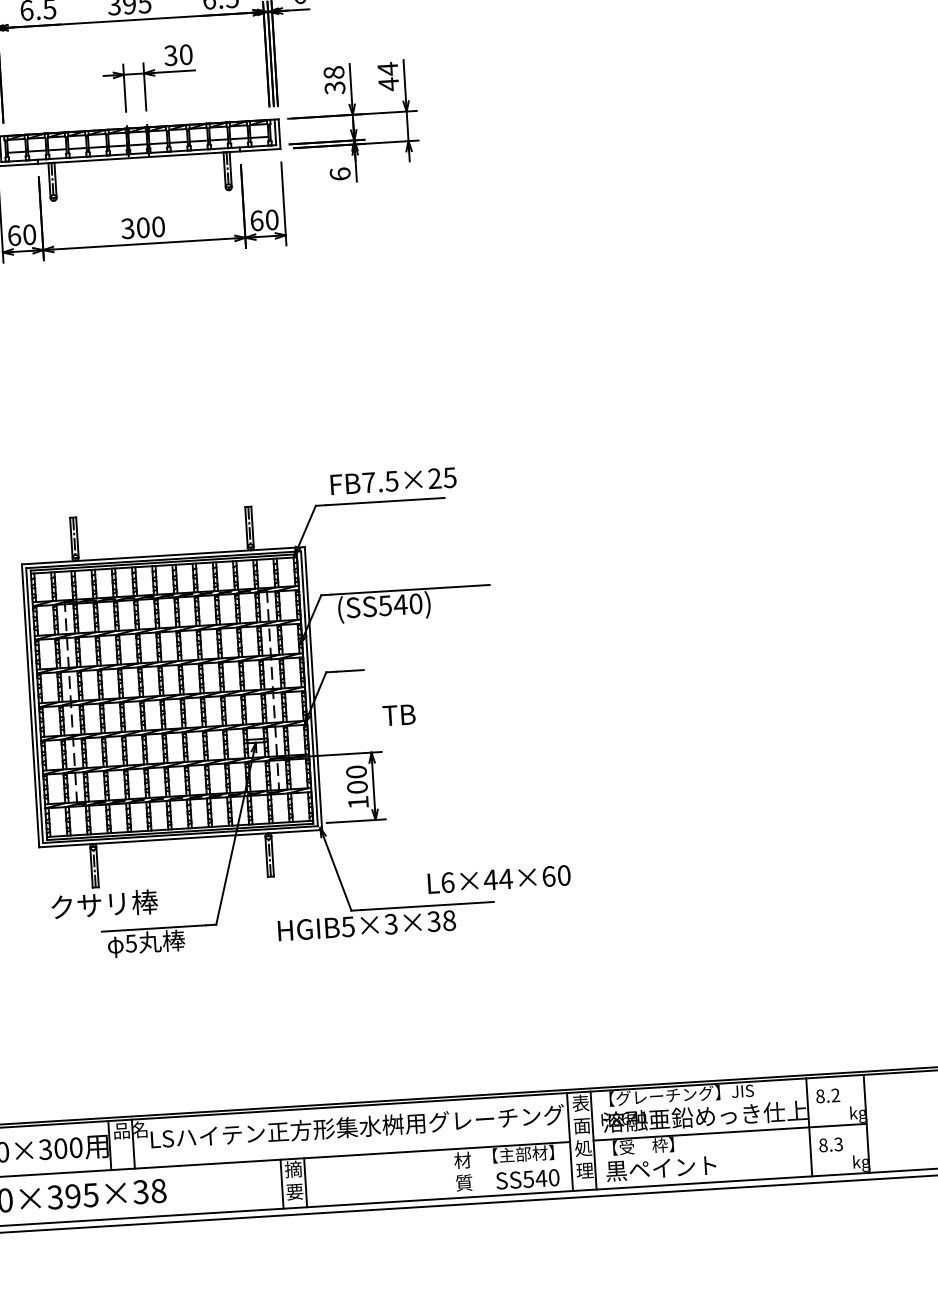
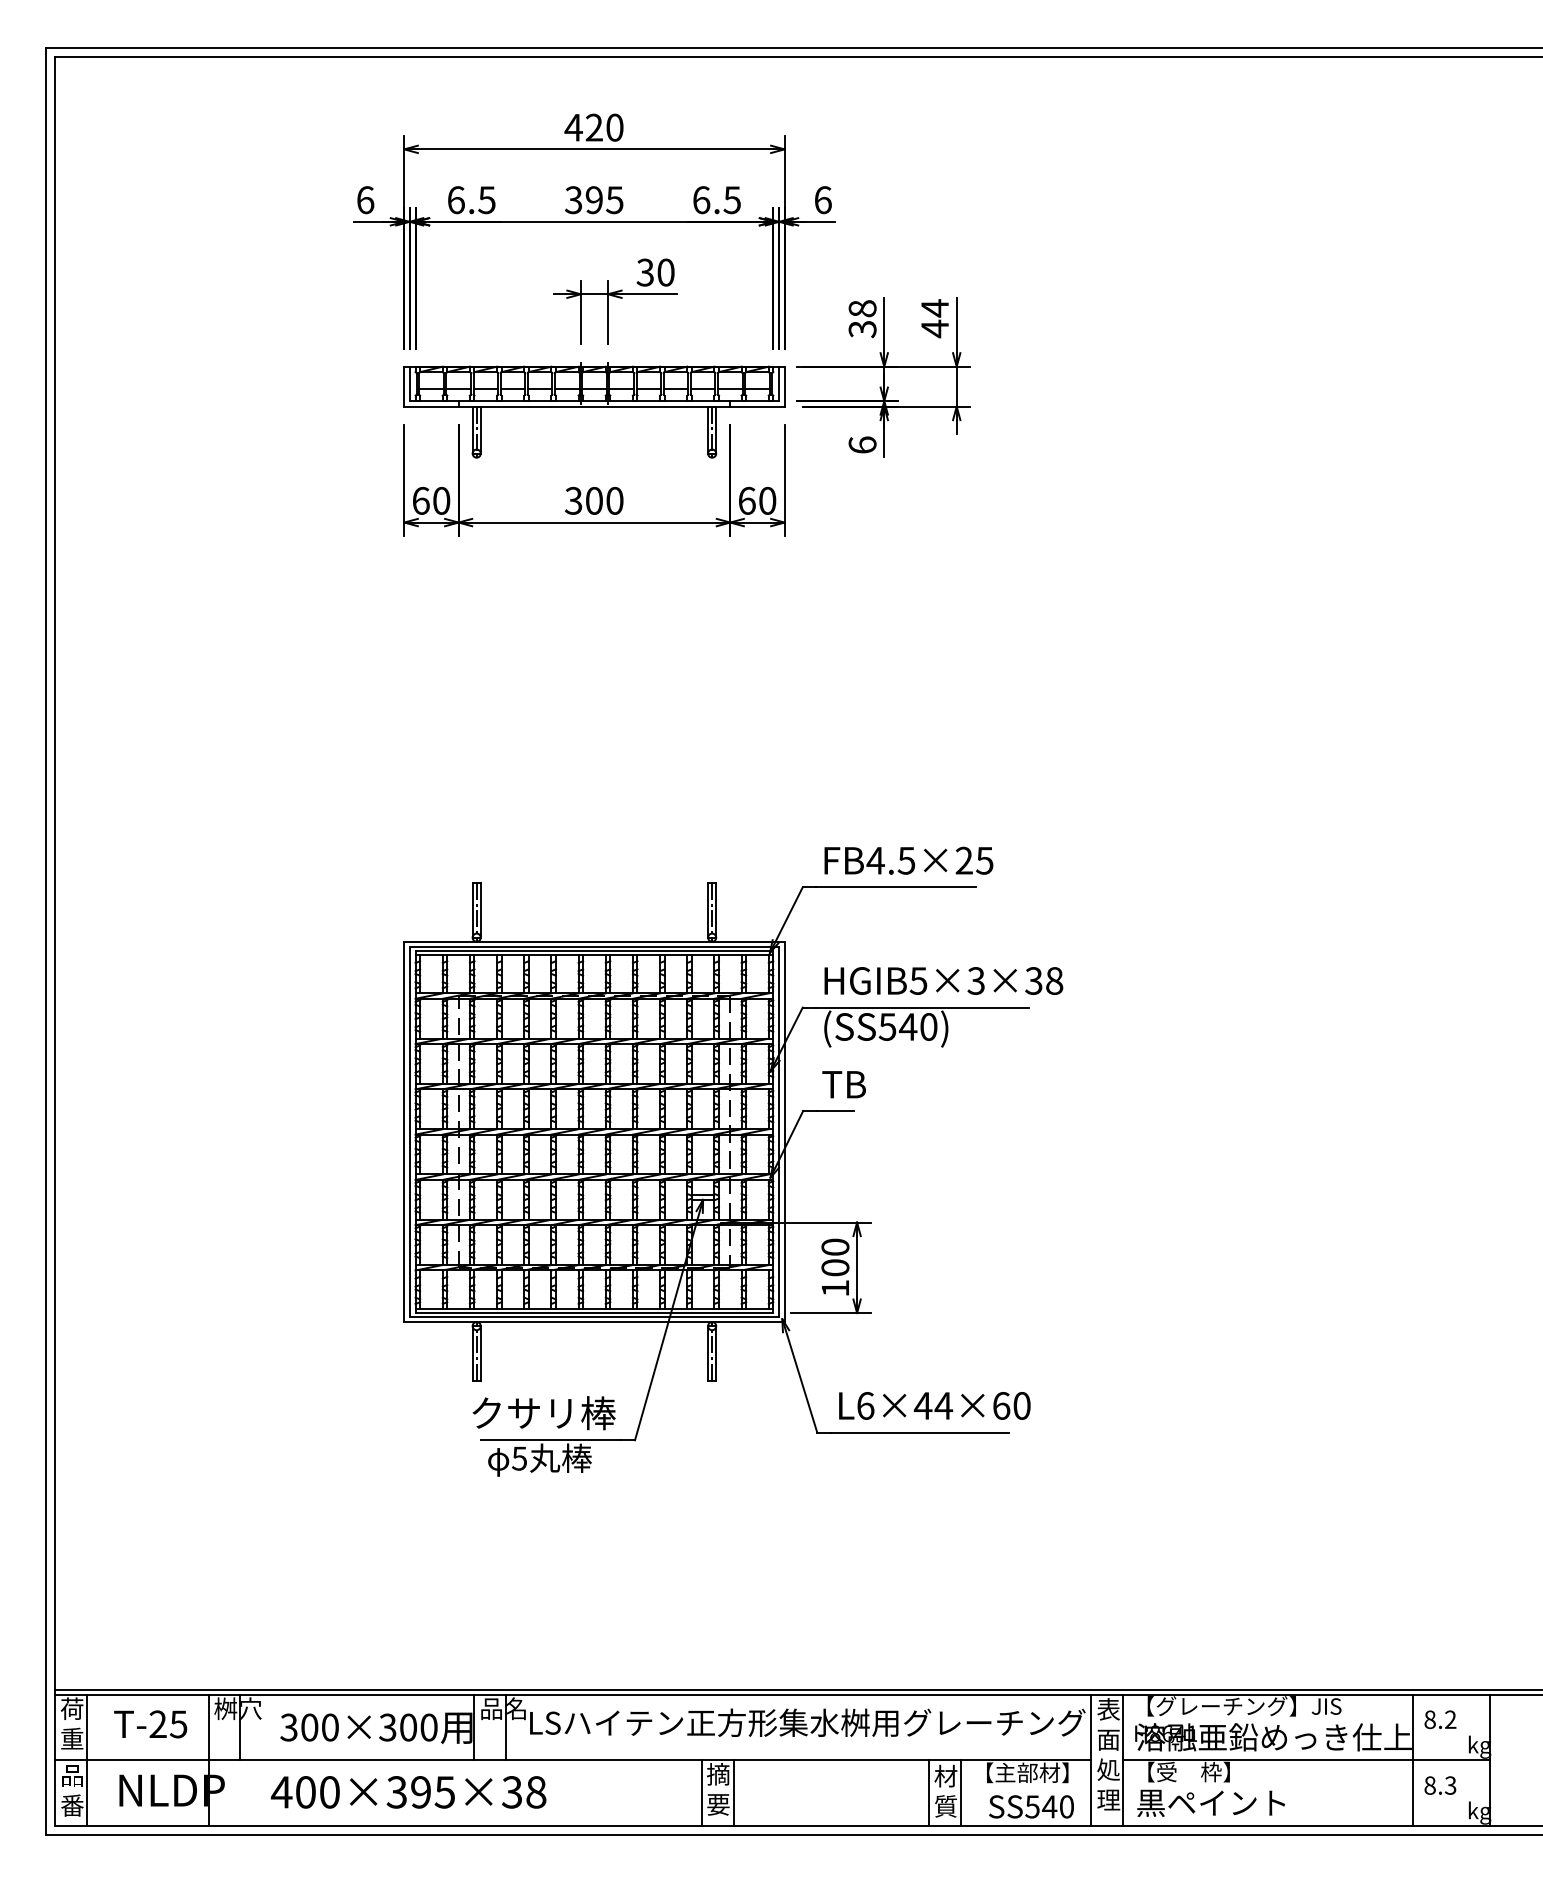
text: (368, 482) -> (875, 860), FB7.5×25 -> FB4.5×25
text: (398, 715) -> (843, 1084), moved
text: (499, 879) -> (934, 1405), moved
text: (104, 904) -> (543, 1413), moved
text: (366, 925) -> (943, 980), moved
line: (475, 1172) -> (961, 1793), added
line: (451, 1174) -> (929, 1793), added

